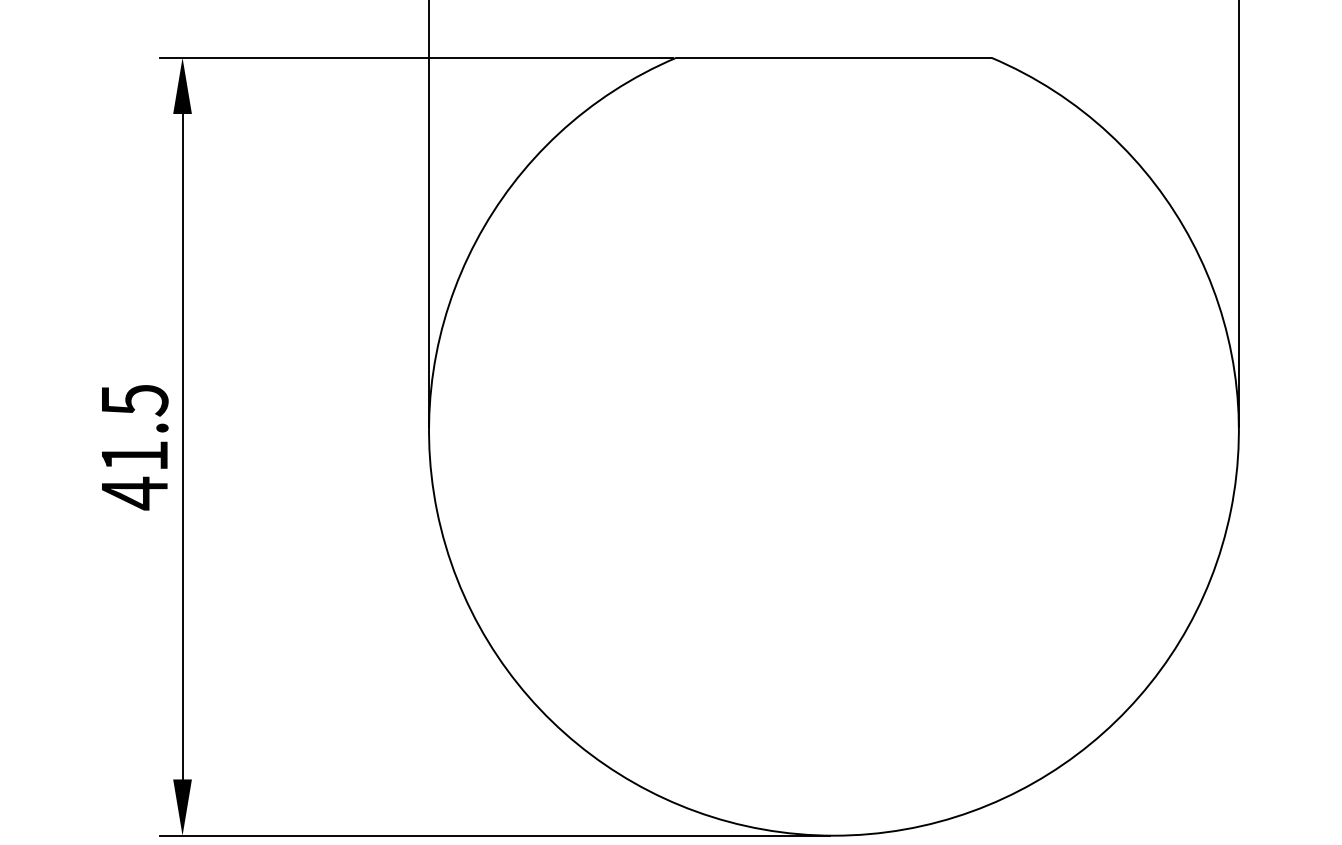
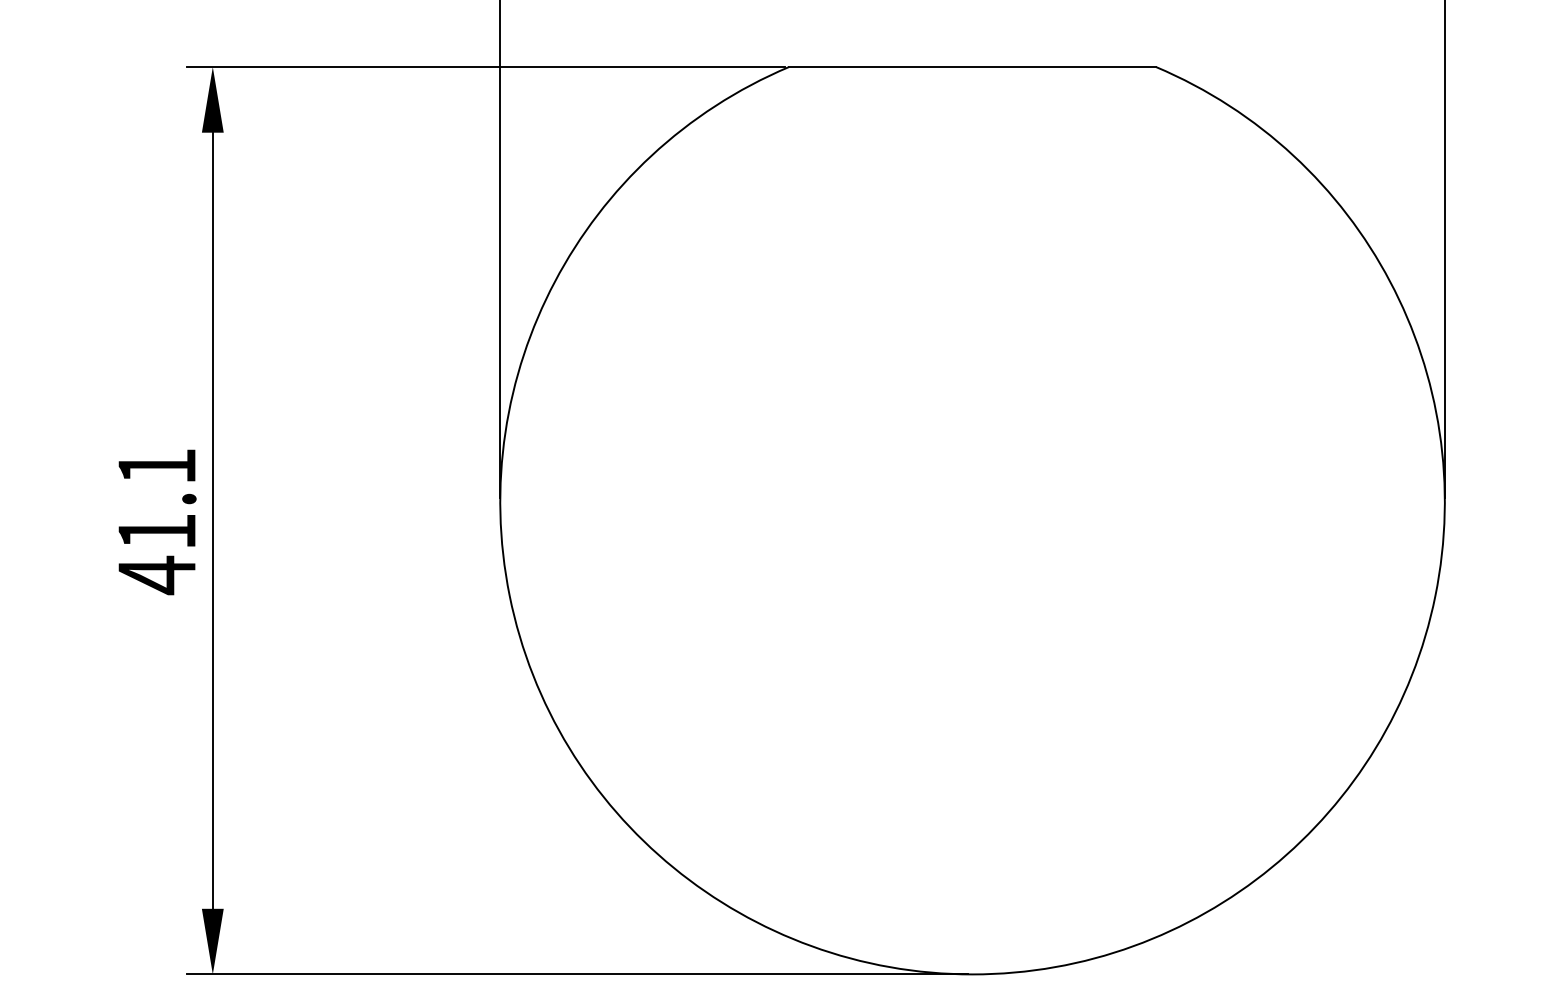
text: (135, 400) -> (157, 466), 41.5 -> 41.1

